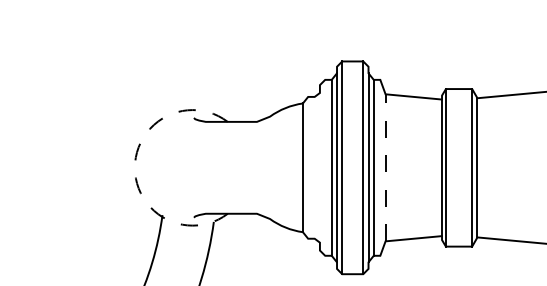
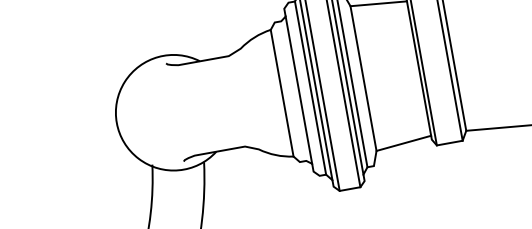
arc: (134, 167) -> (116, 122), dashed -> solid
line: (319, 167) -> (298, 89), added
line: (385, 167) -> (363, 78), dashed -> solid

